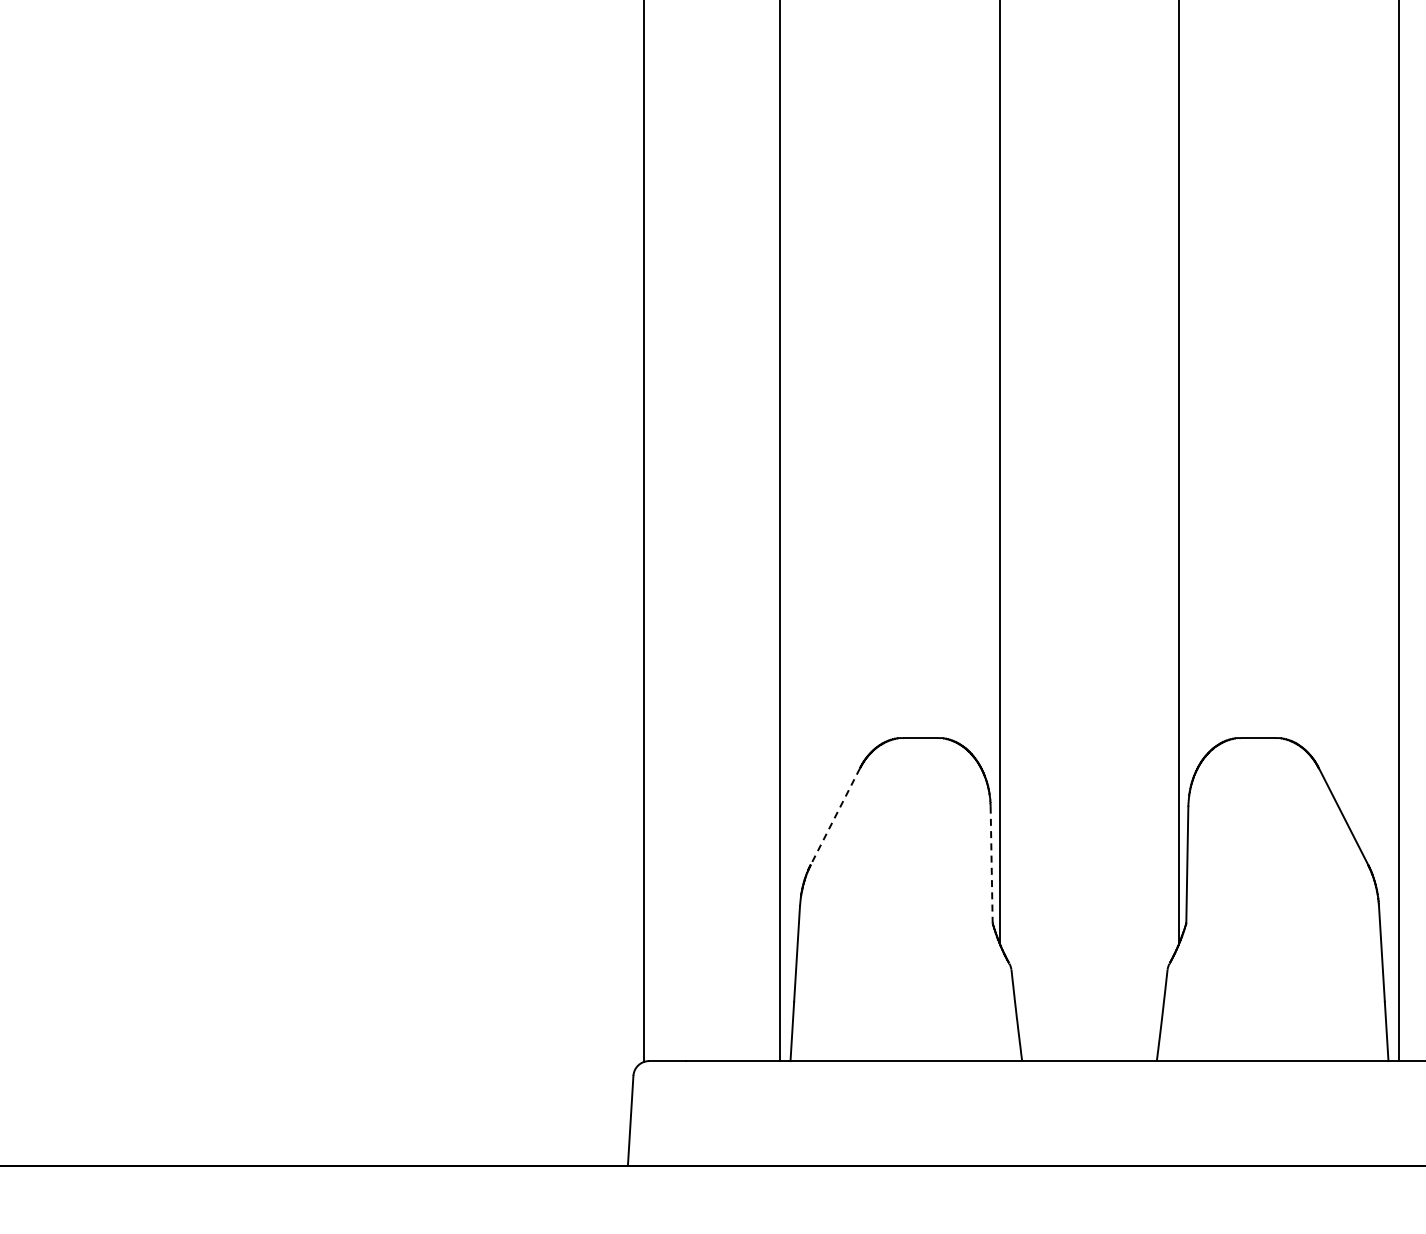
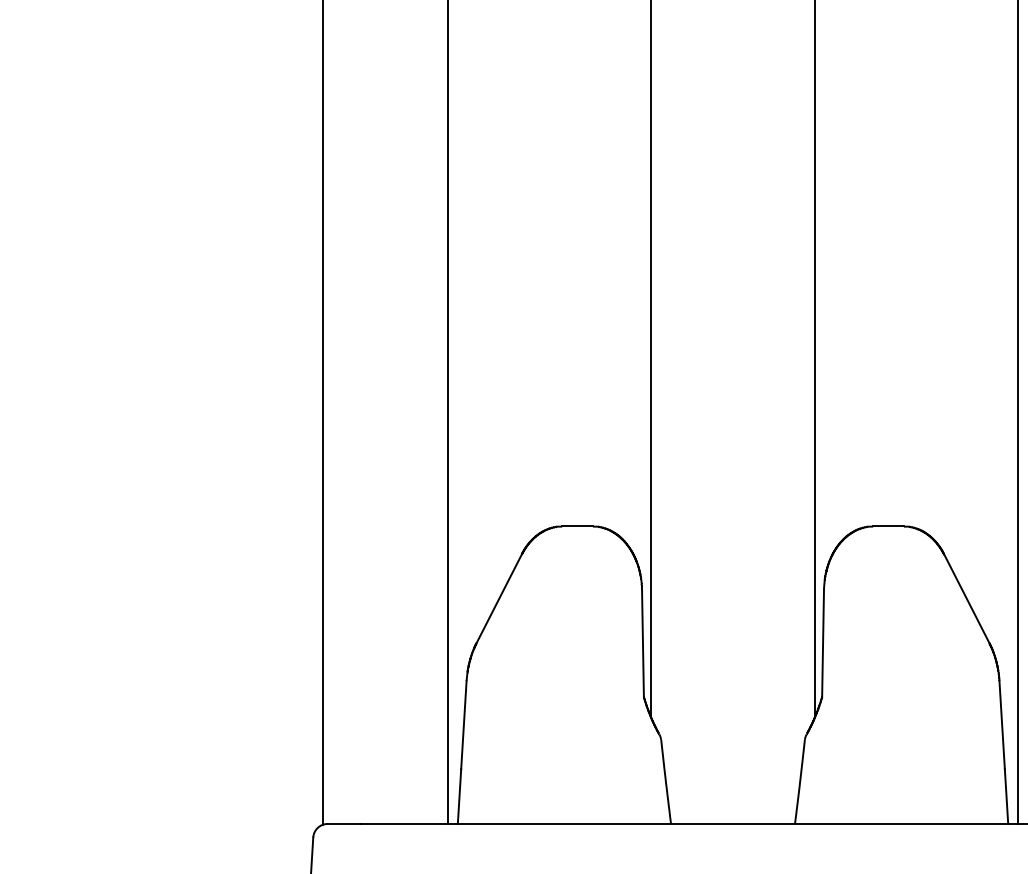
line: (835, 816) -> (499, 598), dashed -> solid
line: (991, 865) -> (642, 643), dashed -> solid

